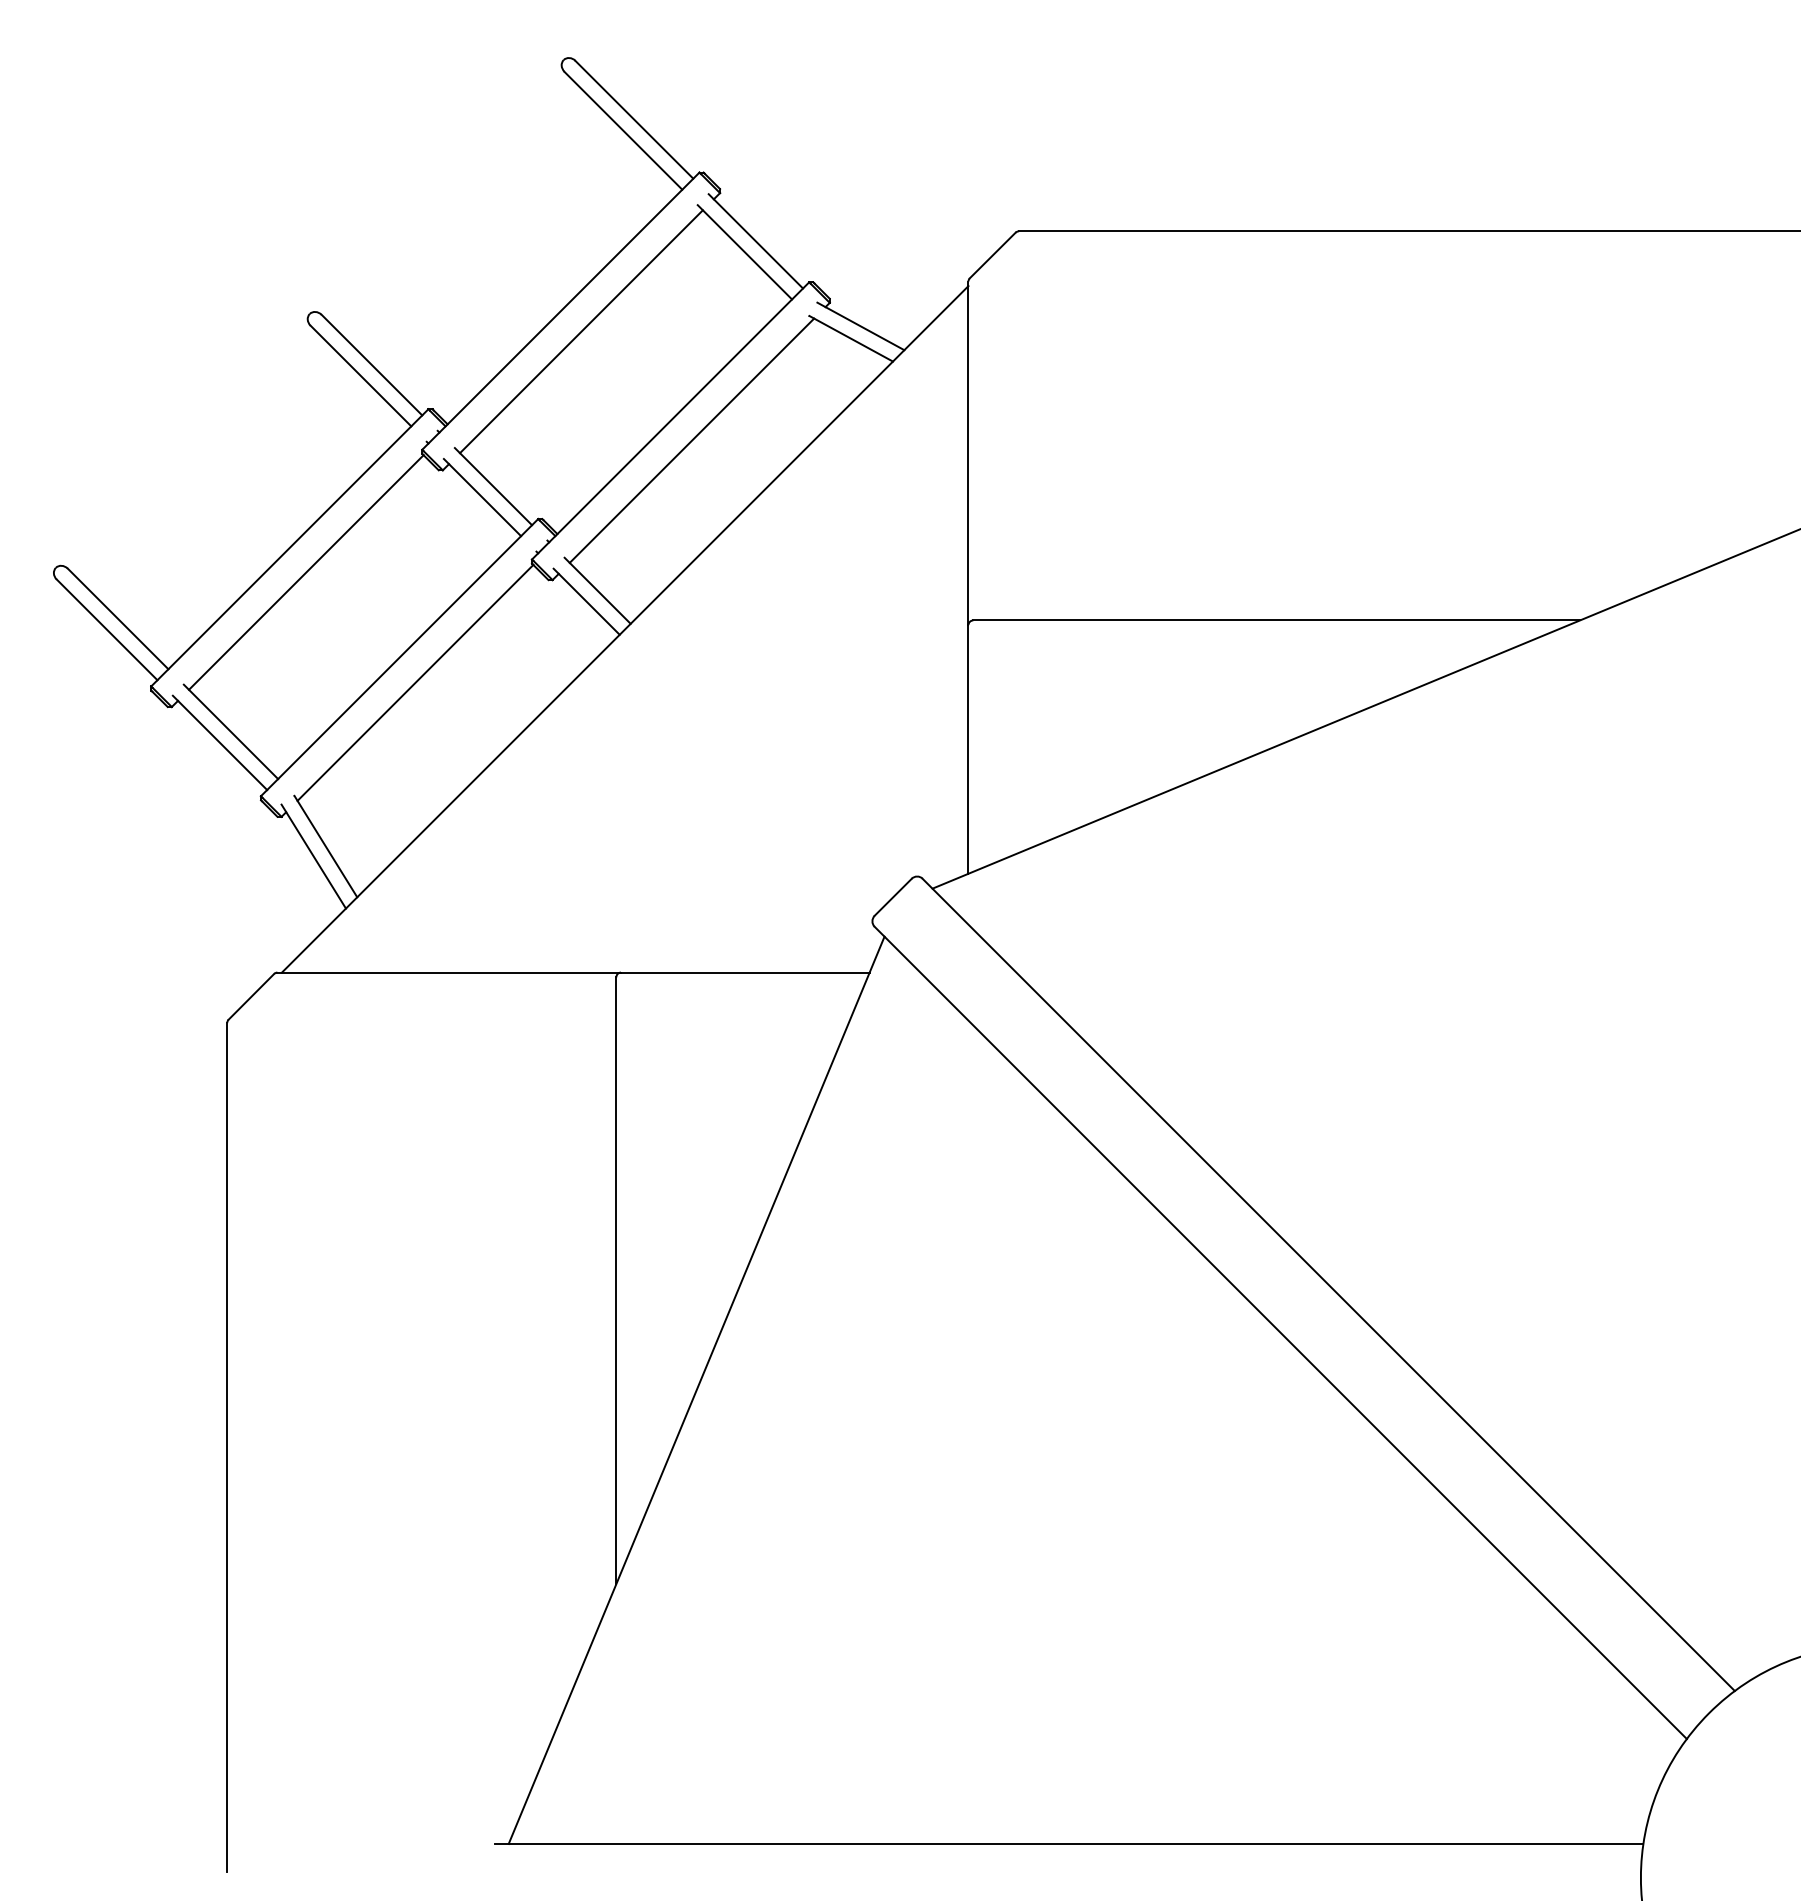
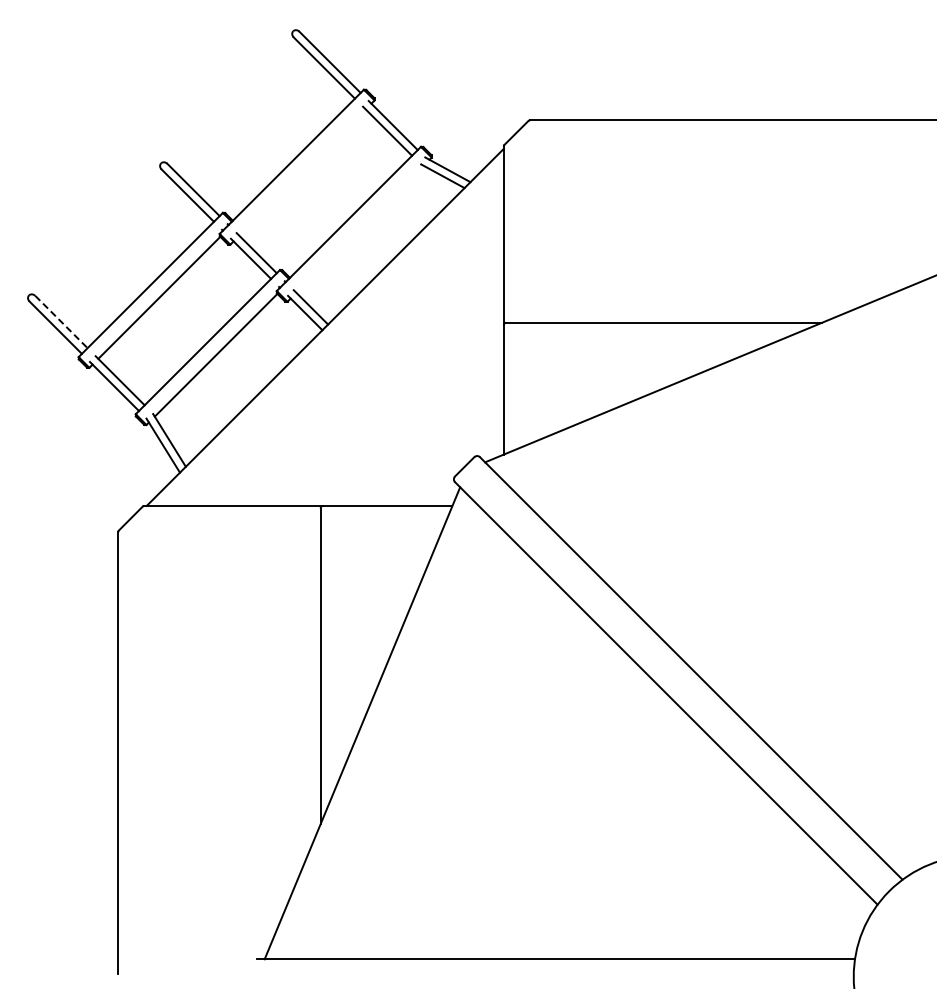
line: (581, 331) -> (302, 172), removed
line: (690, 439) -> (359, 228), removed
line: (118, 619) -> (61, 322), solid -> dashed

